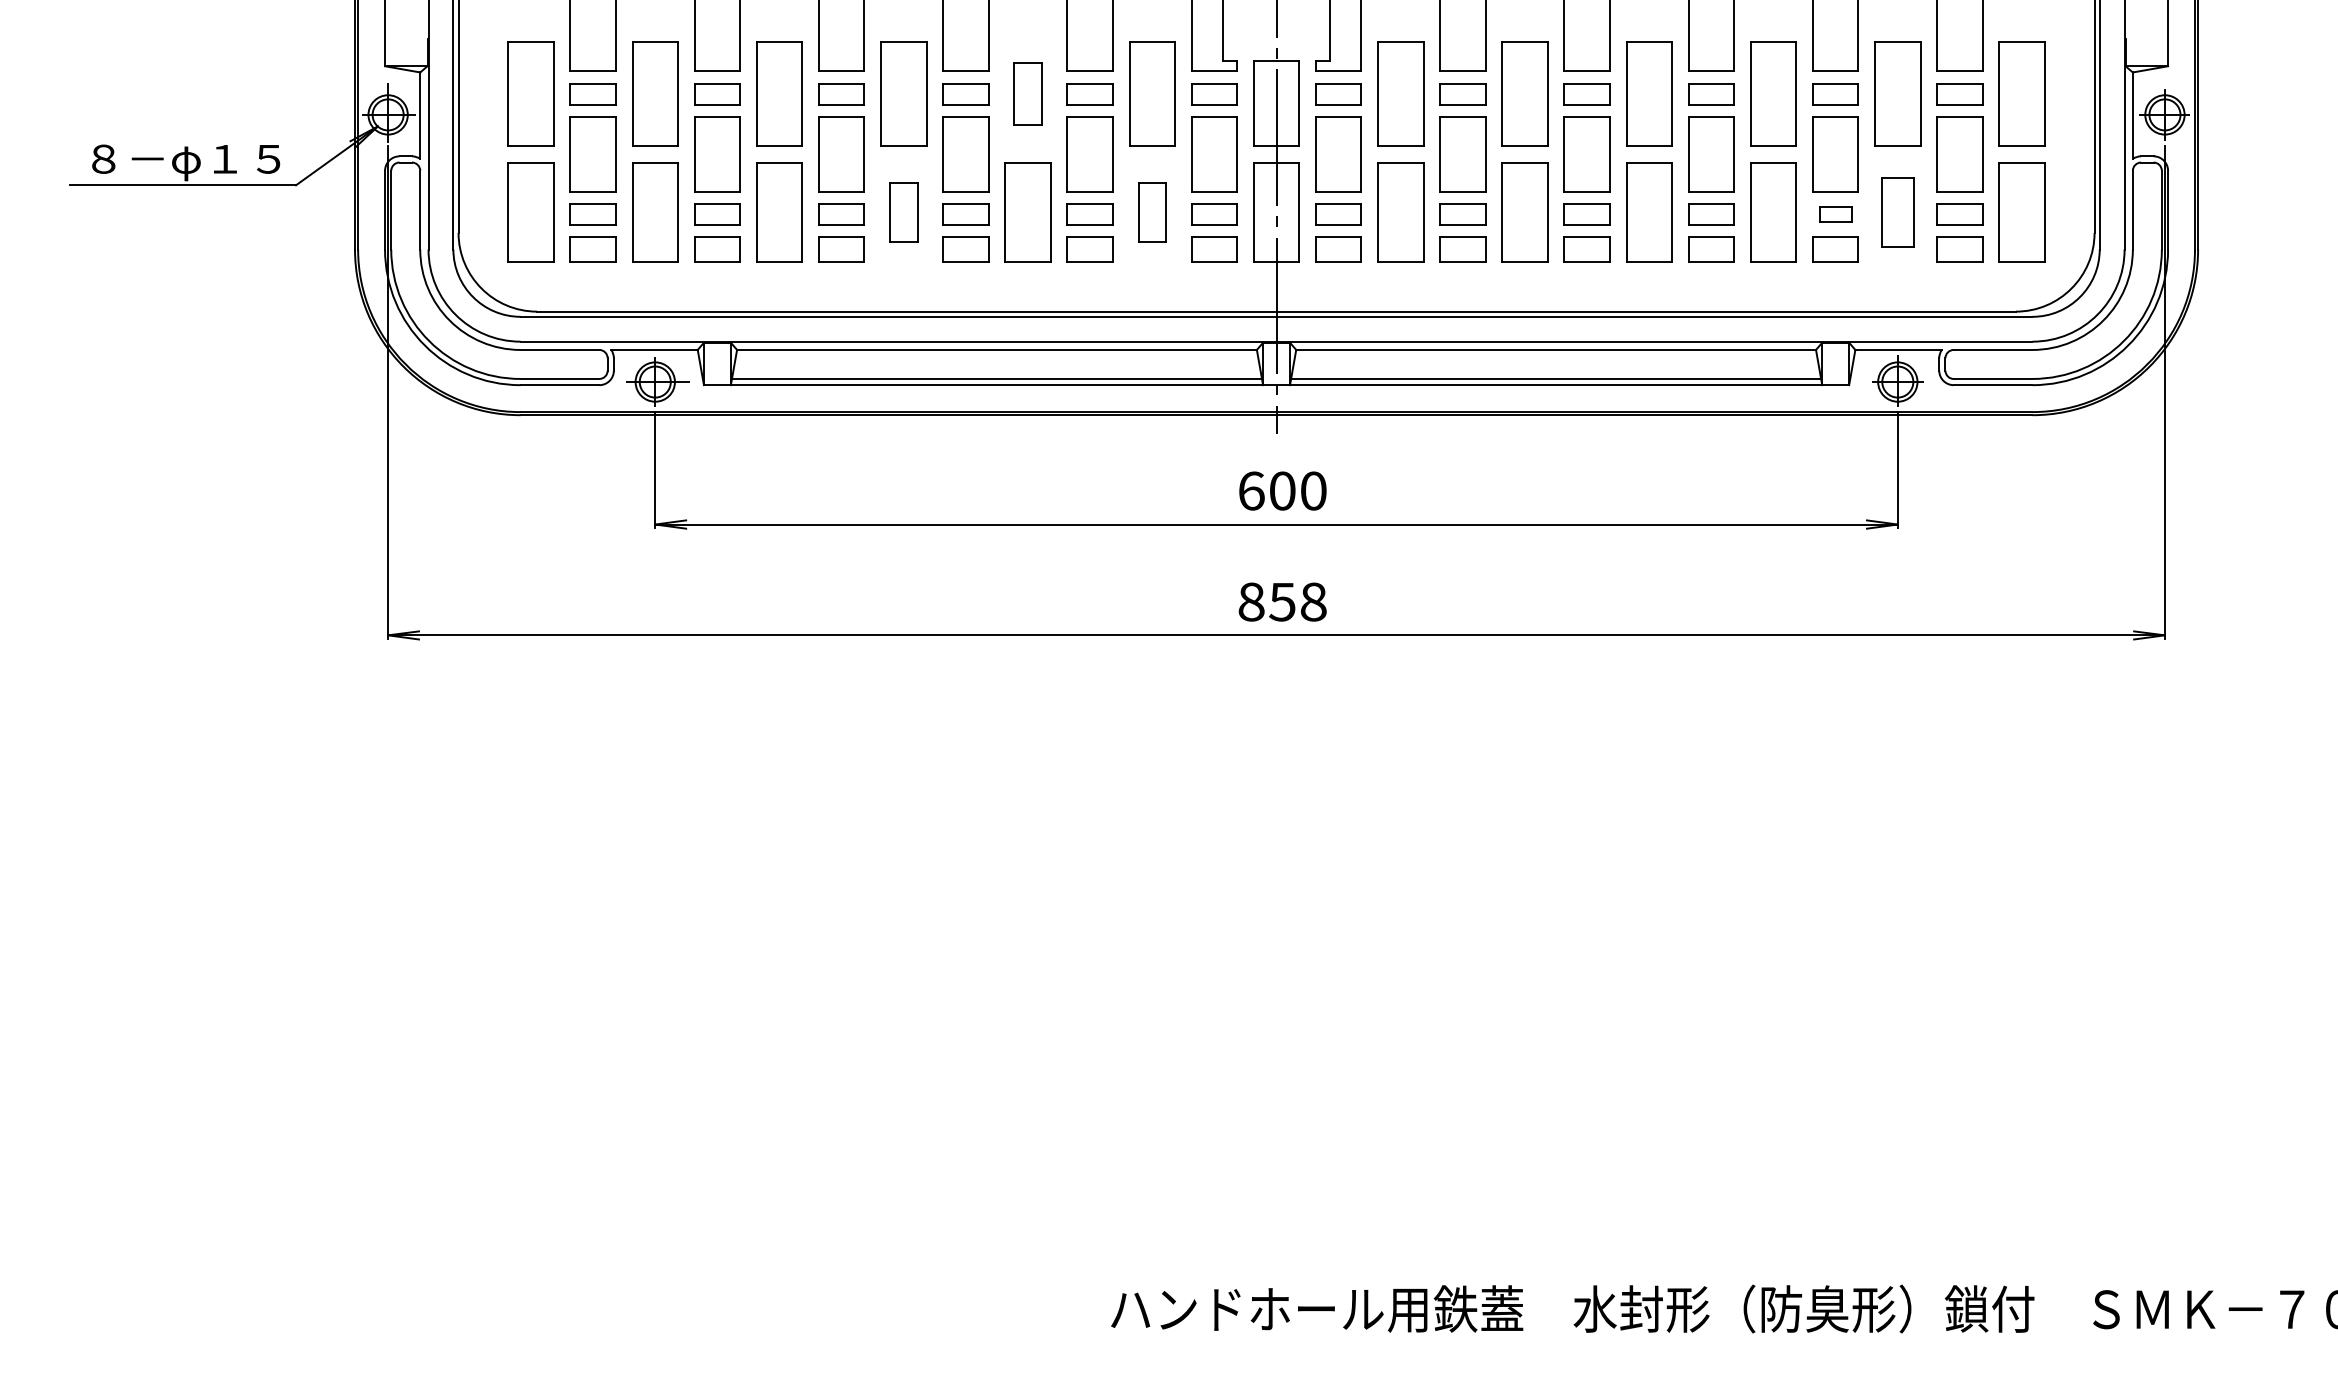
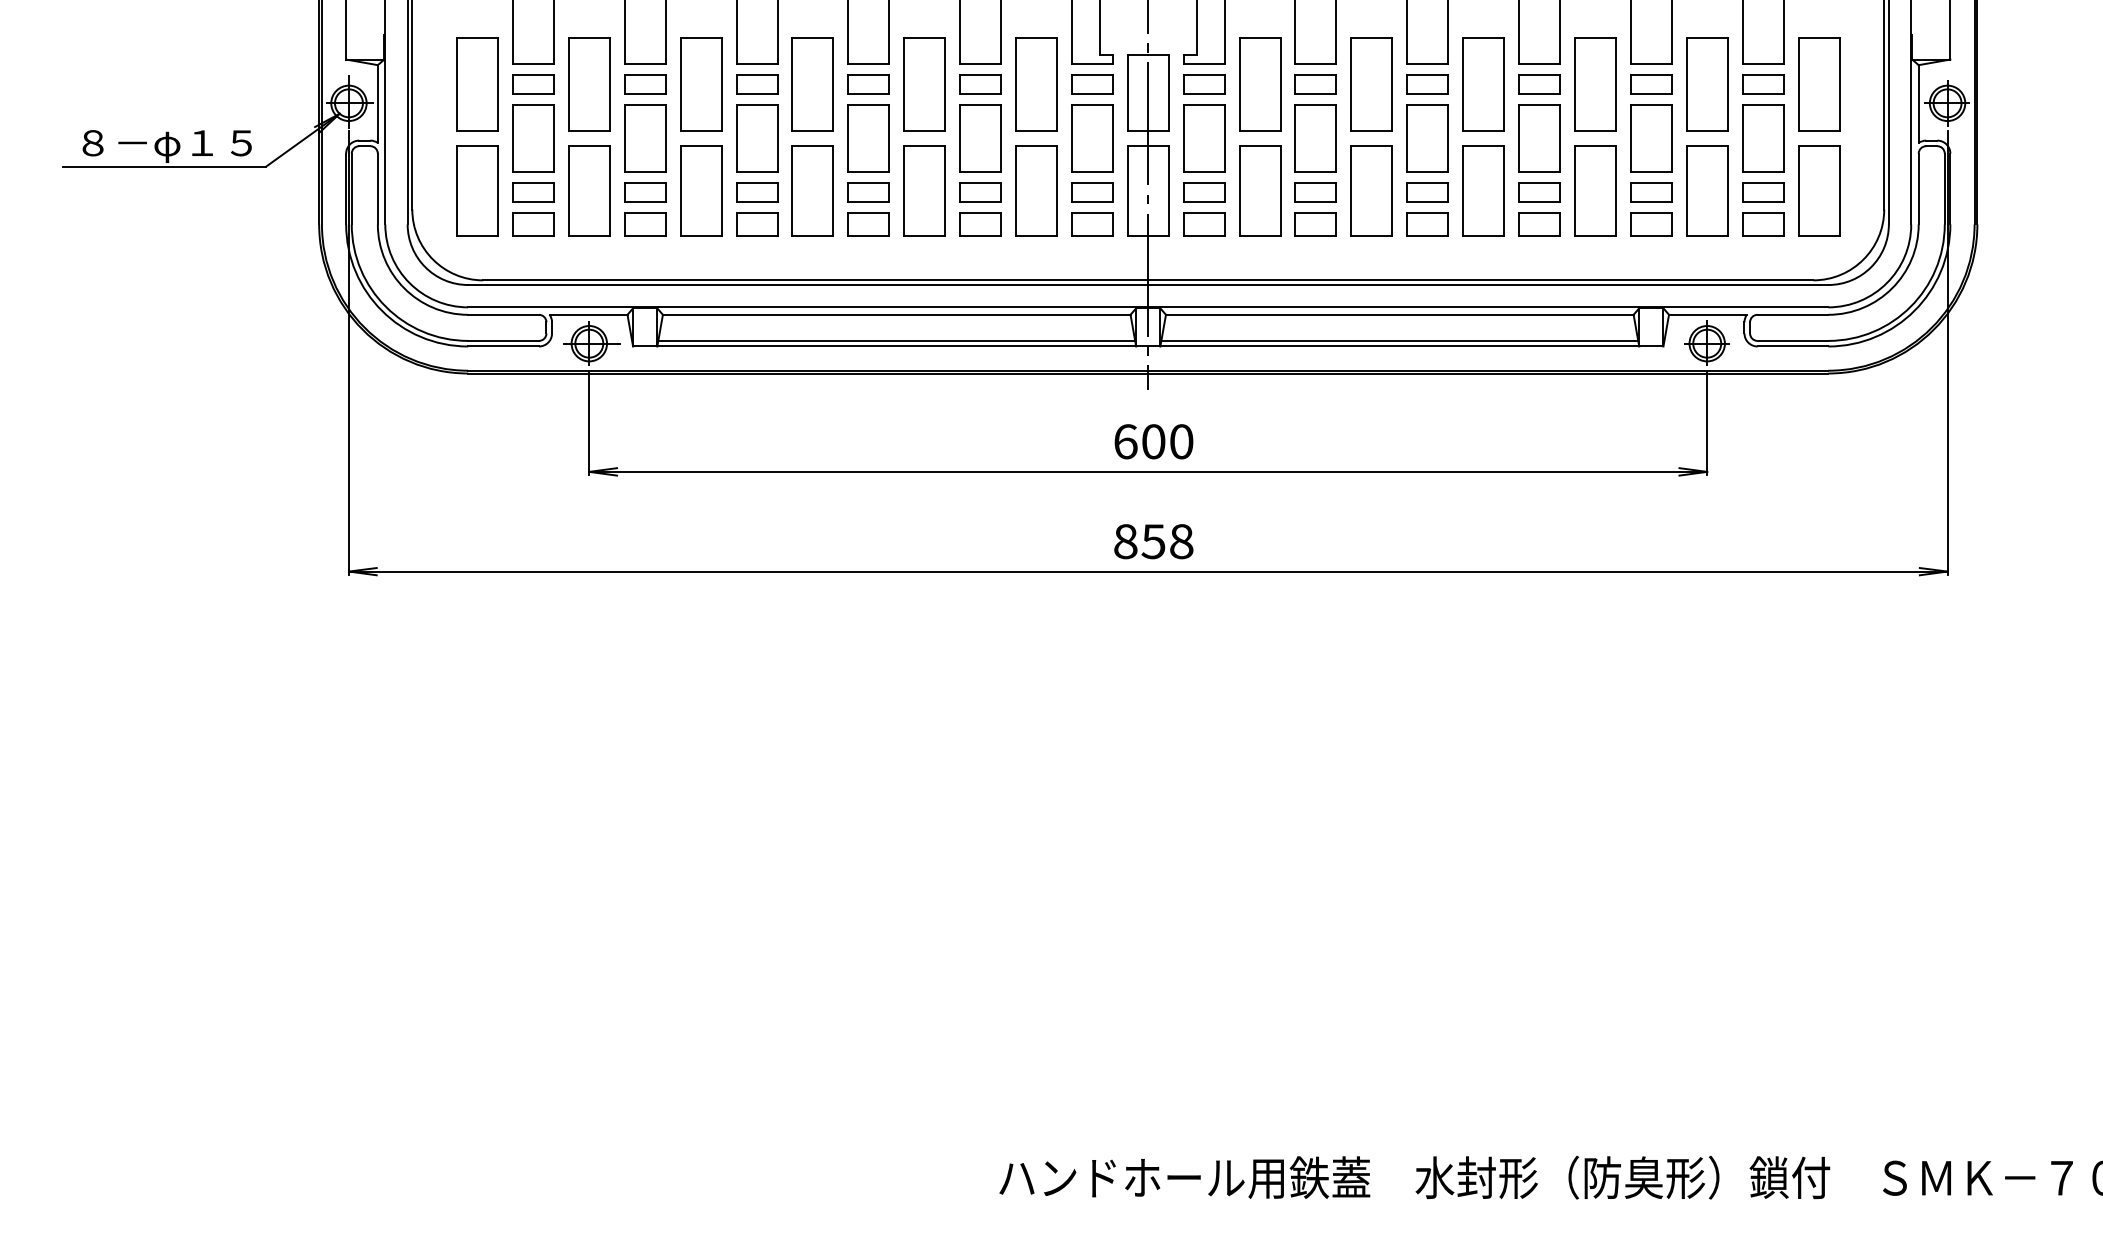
part: (1027, 93) -> (924, 84), size x1.67
part: (903, 212) -> (812, 191), size x1.67
part: (1152, 212) -> (1036, 191), size x1.67
part: (1897, 212) -> (1706, 191), size x1.43
part: (1835, 214) -> (1651, 192), size x1.43

